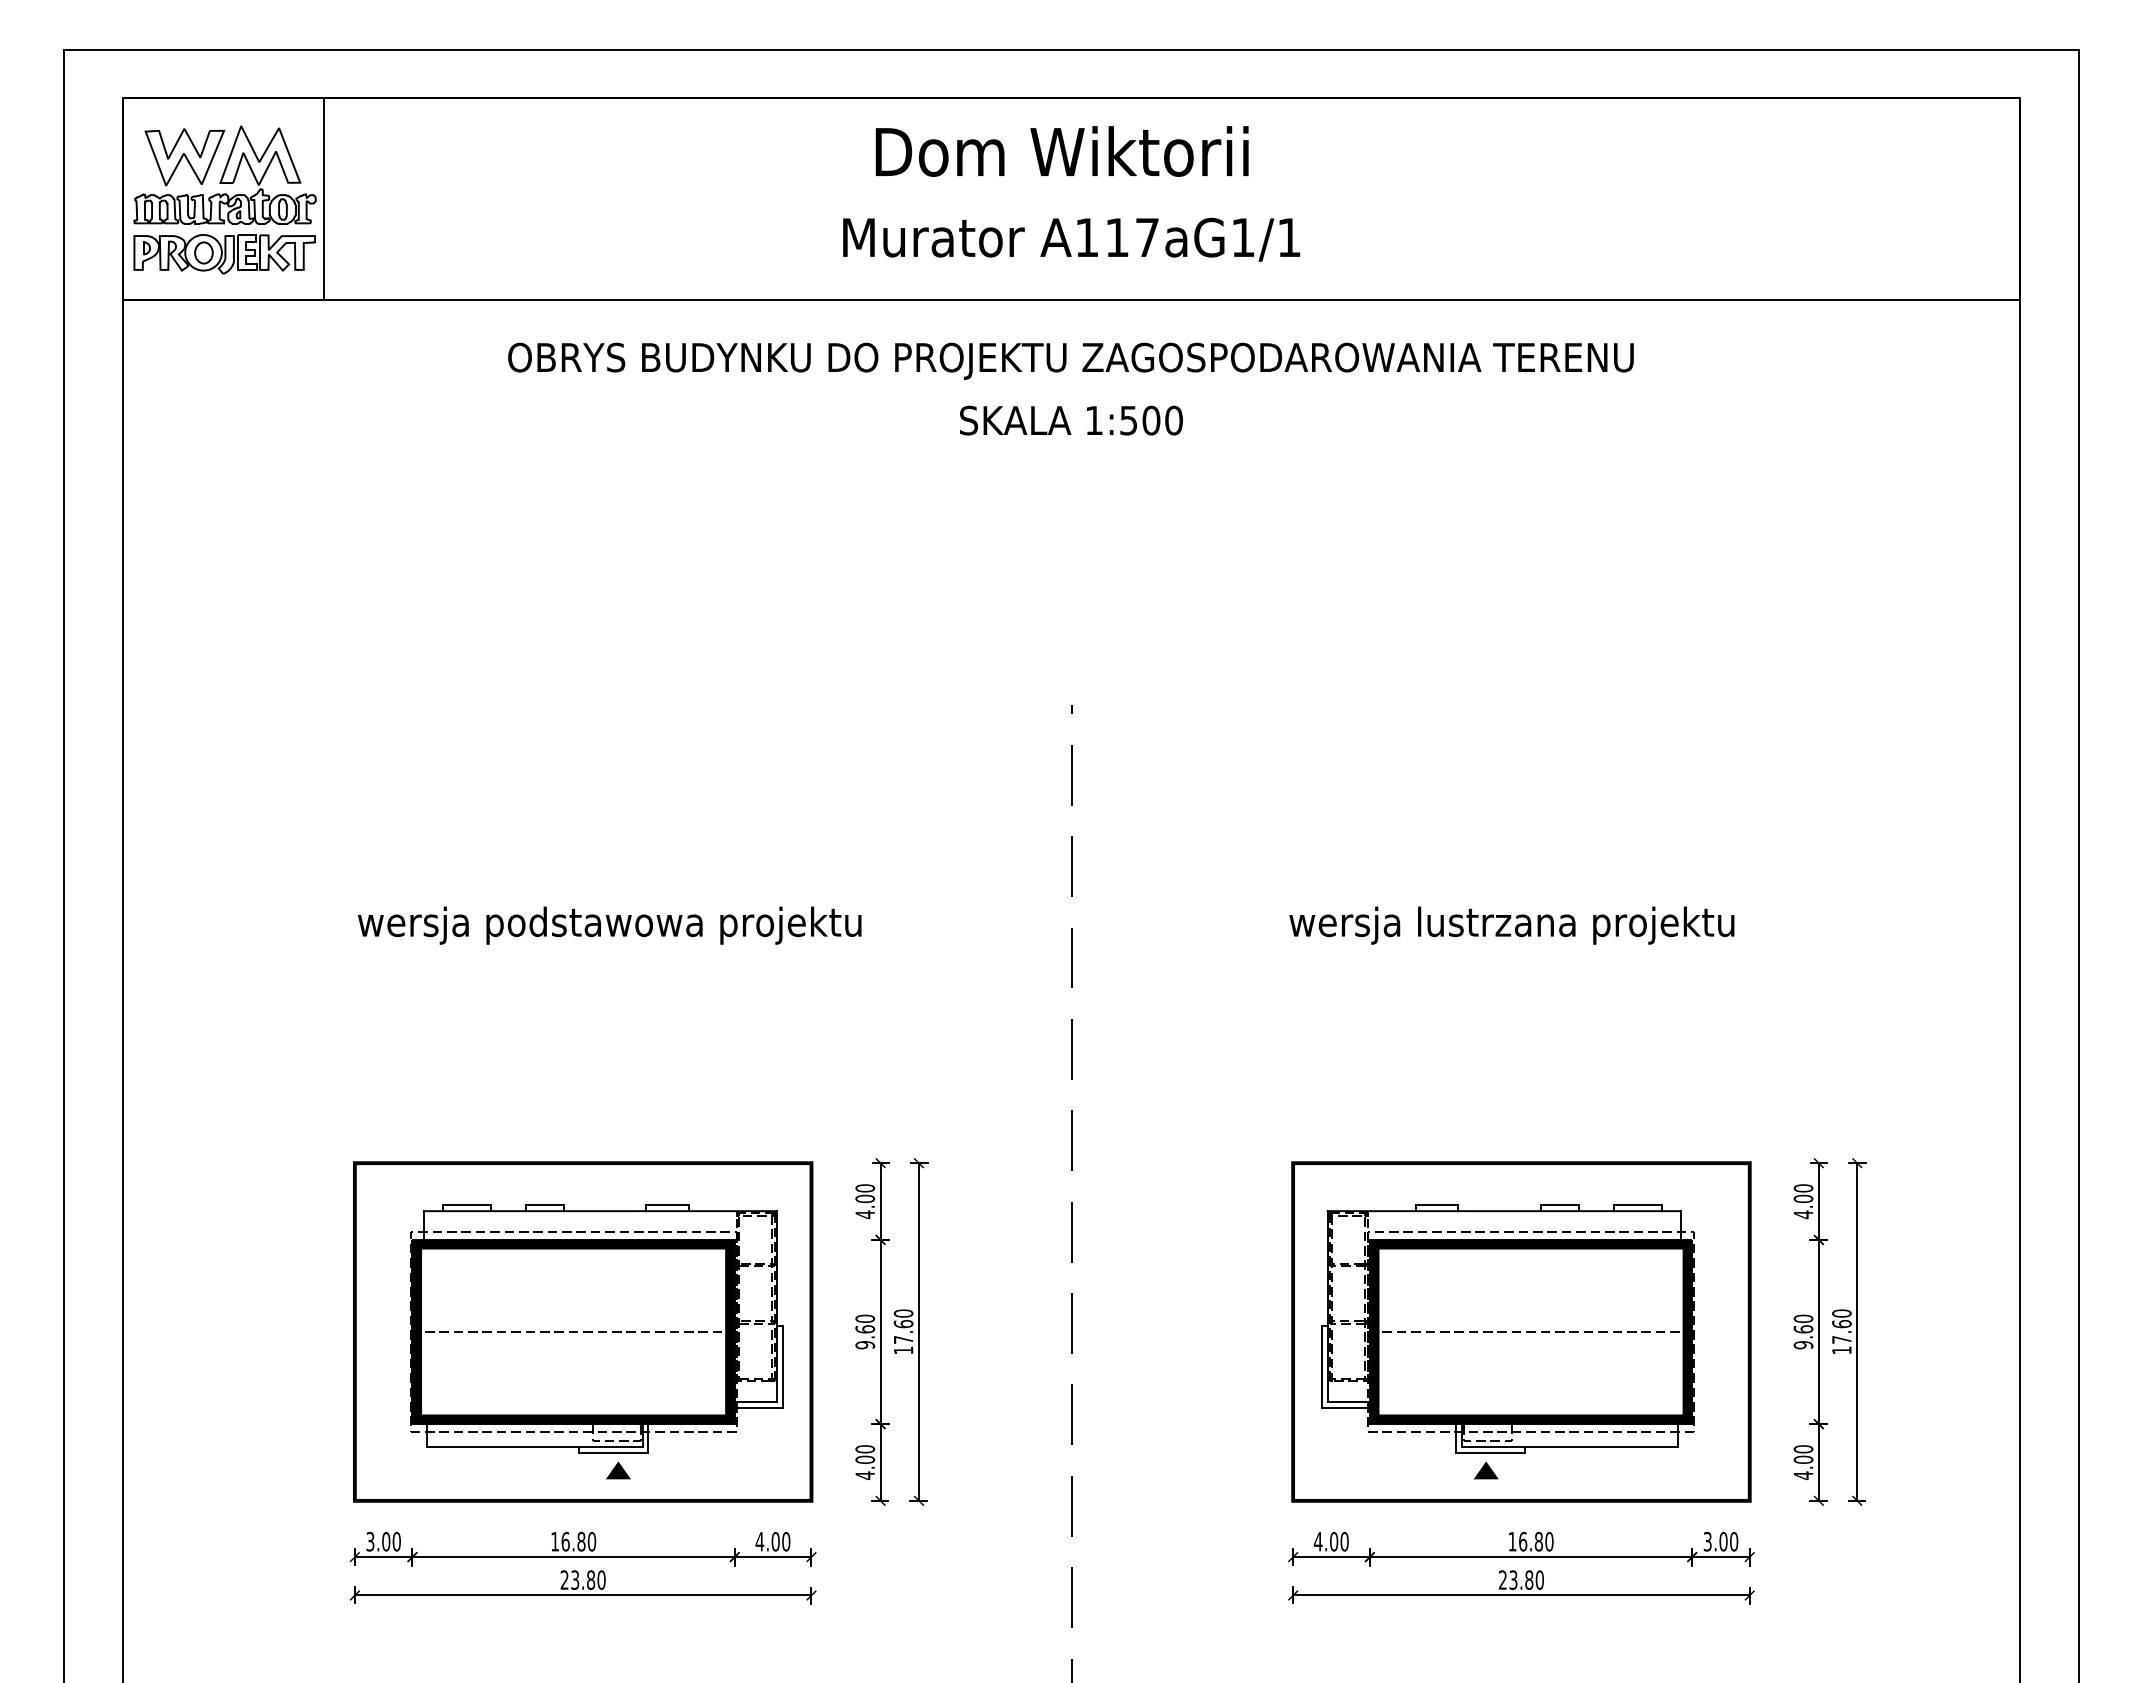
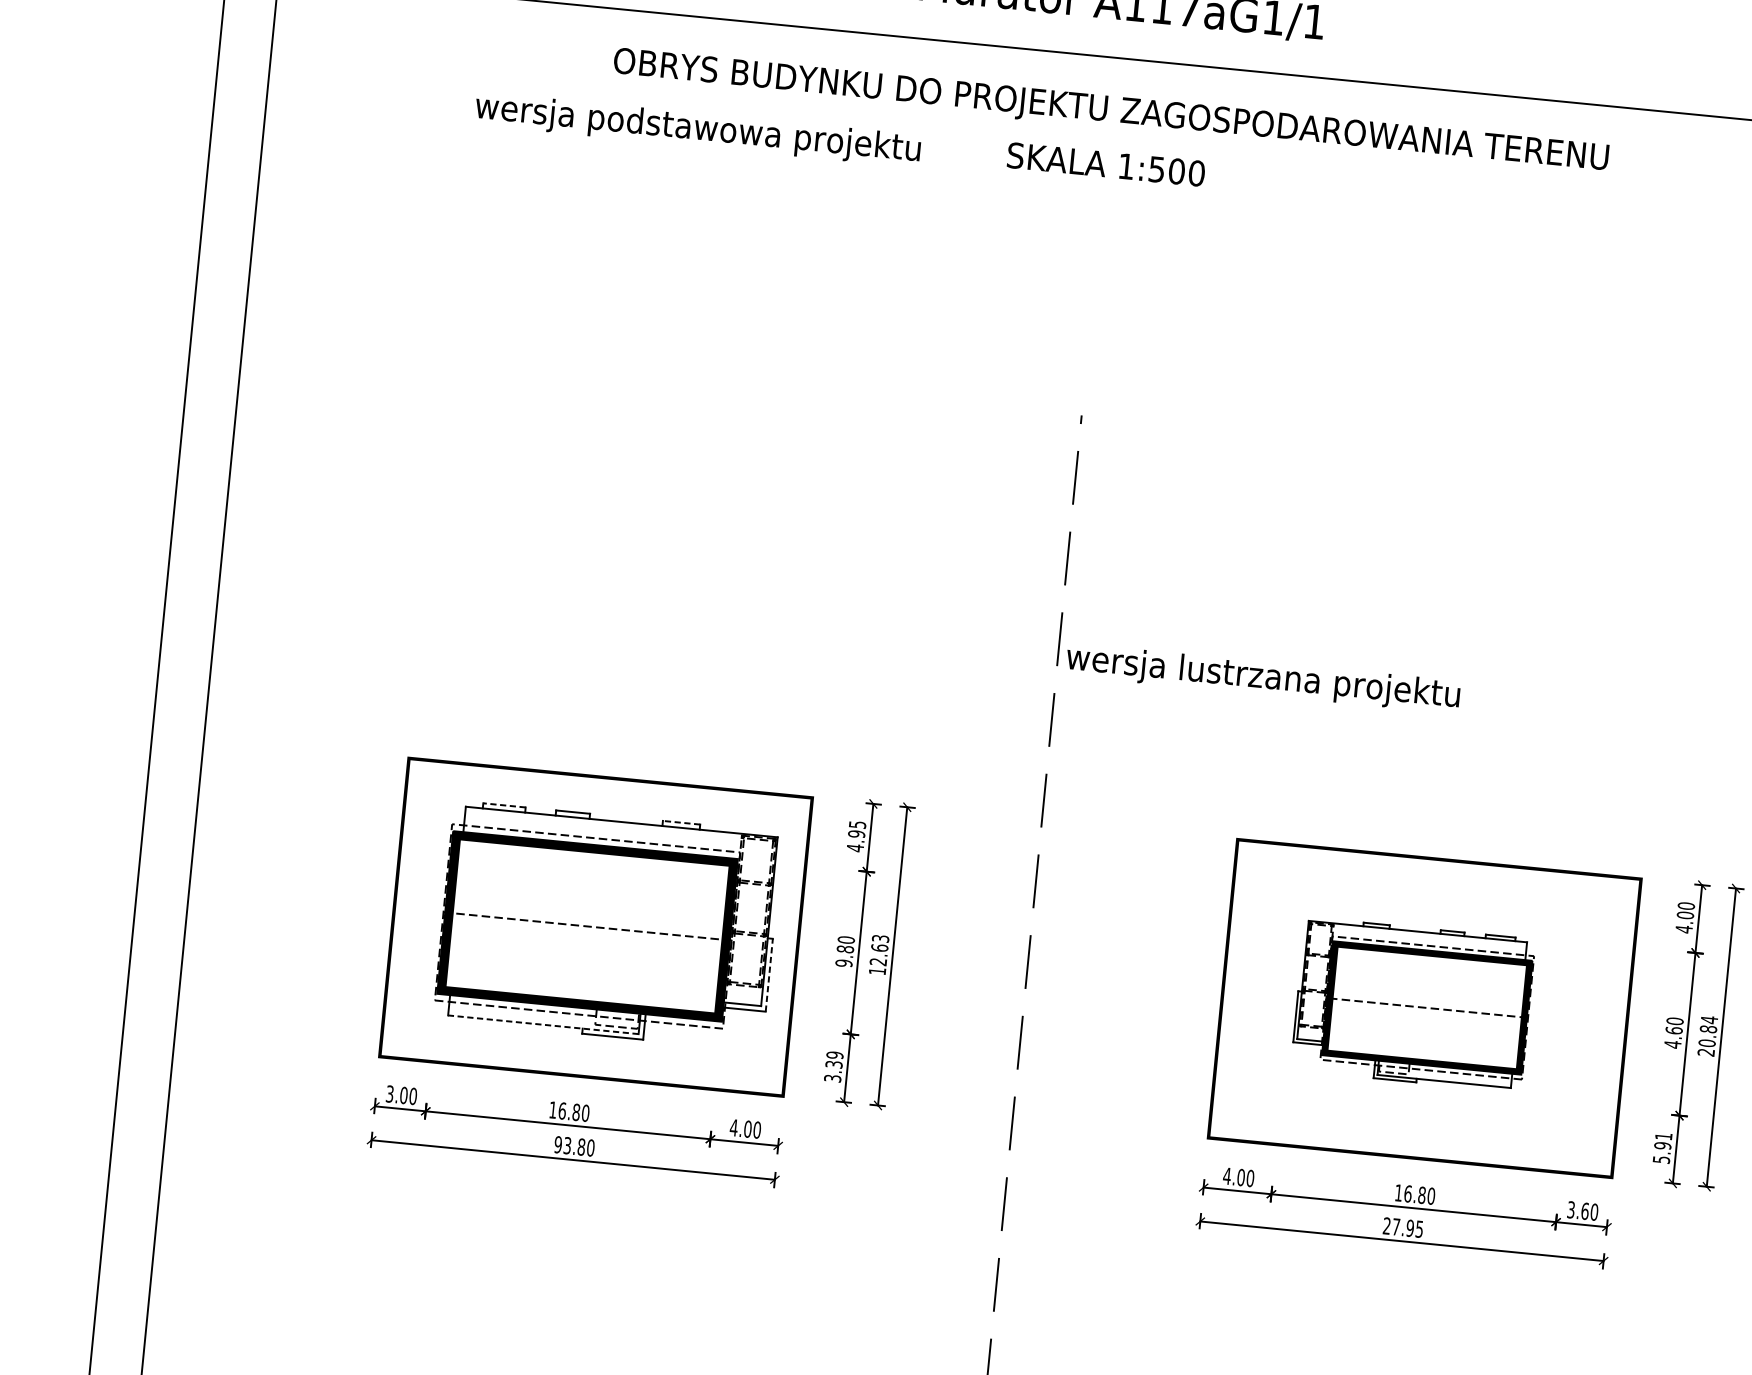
text: (609, 925) -> (697, 129), moved
text: (1511, 925) -> (1262, 678), moved
text: (865, 1193) -> (857, 829), 4.00 -> 4.95
line: (467, 1205) -> (504, 805), solid -> dashed
line: (667, 1205) -> (681, 822), solid -> dashed
text: (903, 1326) -> (879, 950), 17.60 -> 12.63
part: (1507, 1328) -> (1412, 1004), size x0.7
text: (864, 1329) -> (844, 949), 9.60 -> 9.80
text: (1841, 1331) -> (1707, 1035), 17.60 -> 20.84
text: (1803, 1344) -> (1672, 1044), 9.60 -> 4.60
line: (782, 1366) -> (769, 975), solid -> dashed
line: (534, 1447) -> (543, 1025), solid -> dashed
text: (865, 1462) -> (834, 1066), 4.00 -> 3.39
text: (1803, 1462) -> (1662, 1148), 4.00 -> 5.91
fill: (617, 1470) -> (614, 1052), removed
fill: (1485, 1470) -> (1381, 1127), removed
text: (1723, 1541) -> (1585, 1211), 3.00 -> 3.60
text: (564, 1579) -> (558, 1144), 23.80 -> 93.80
text: (1526, 1579) -> (1407, 1227), 23.80 -> 27.95

